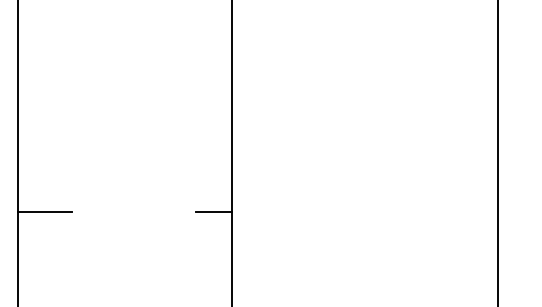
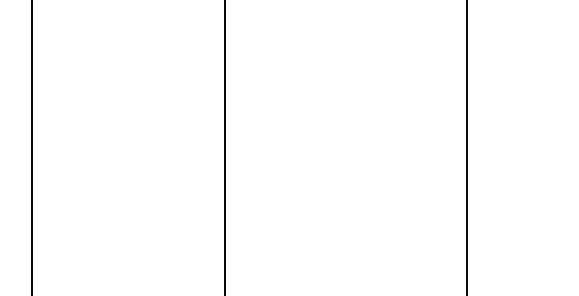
line: (44, 211) -> (55, 204), removed
line: (214, 211) -> (209, 204), removed

